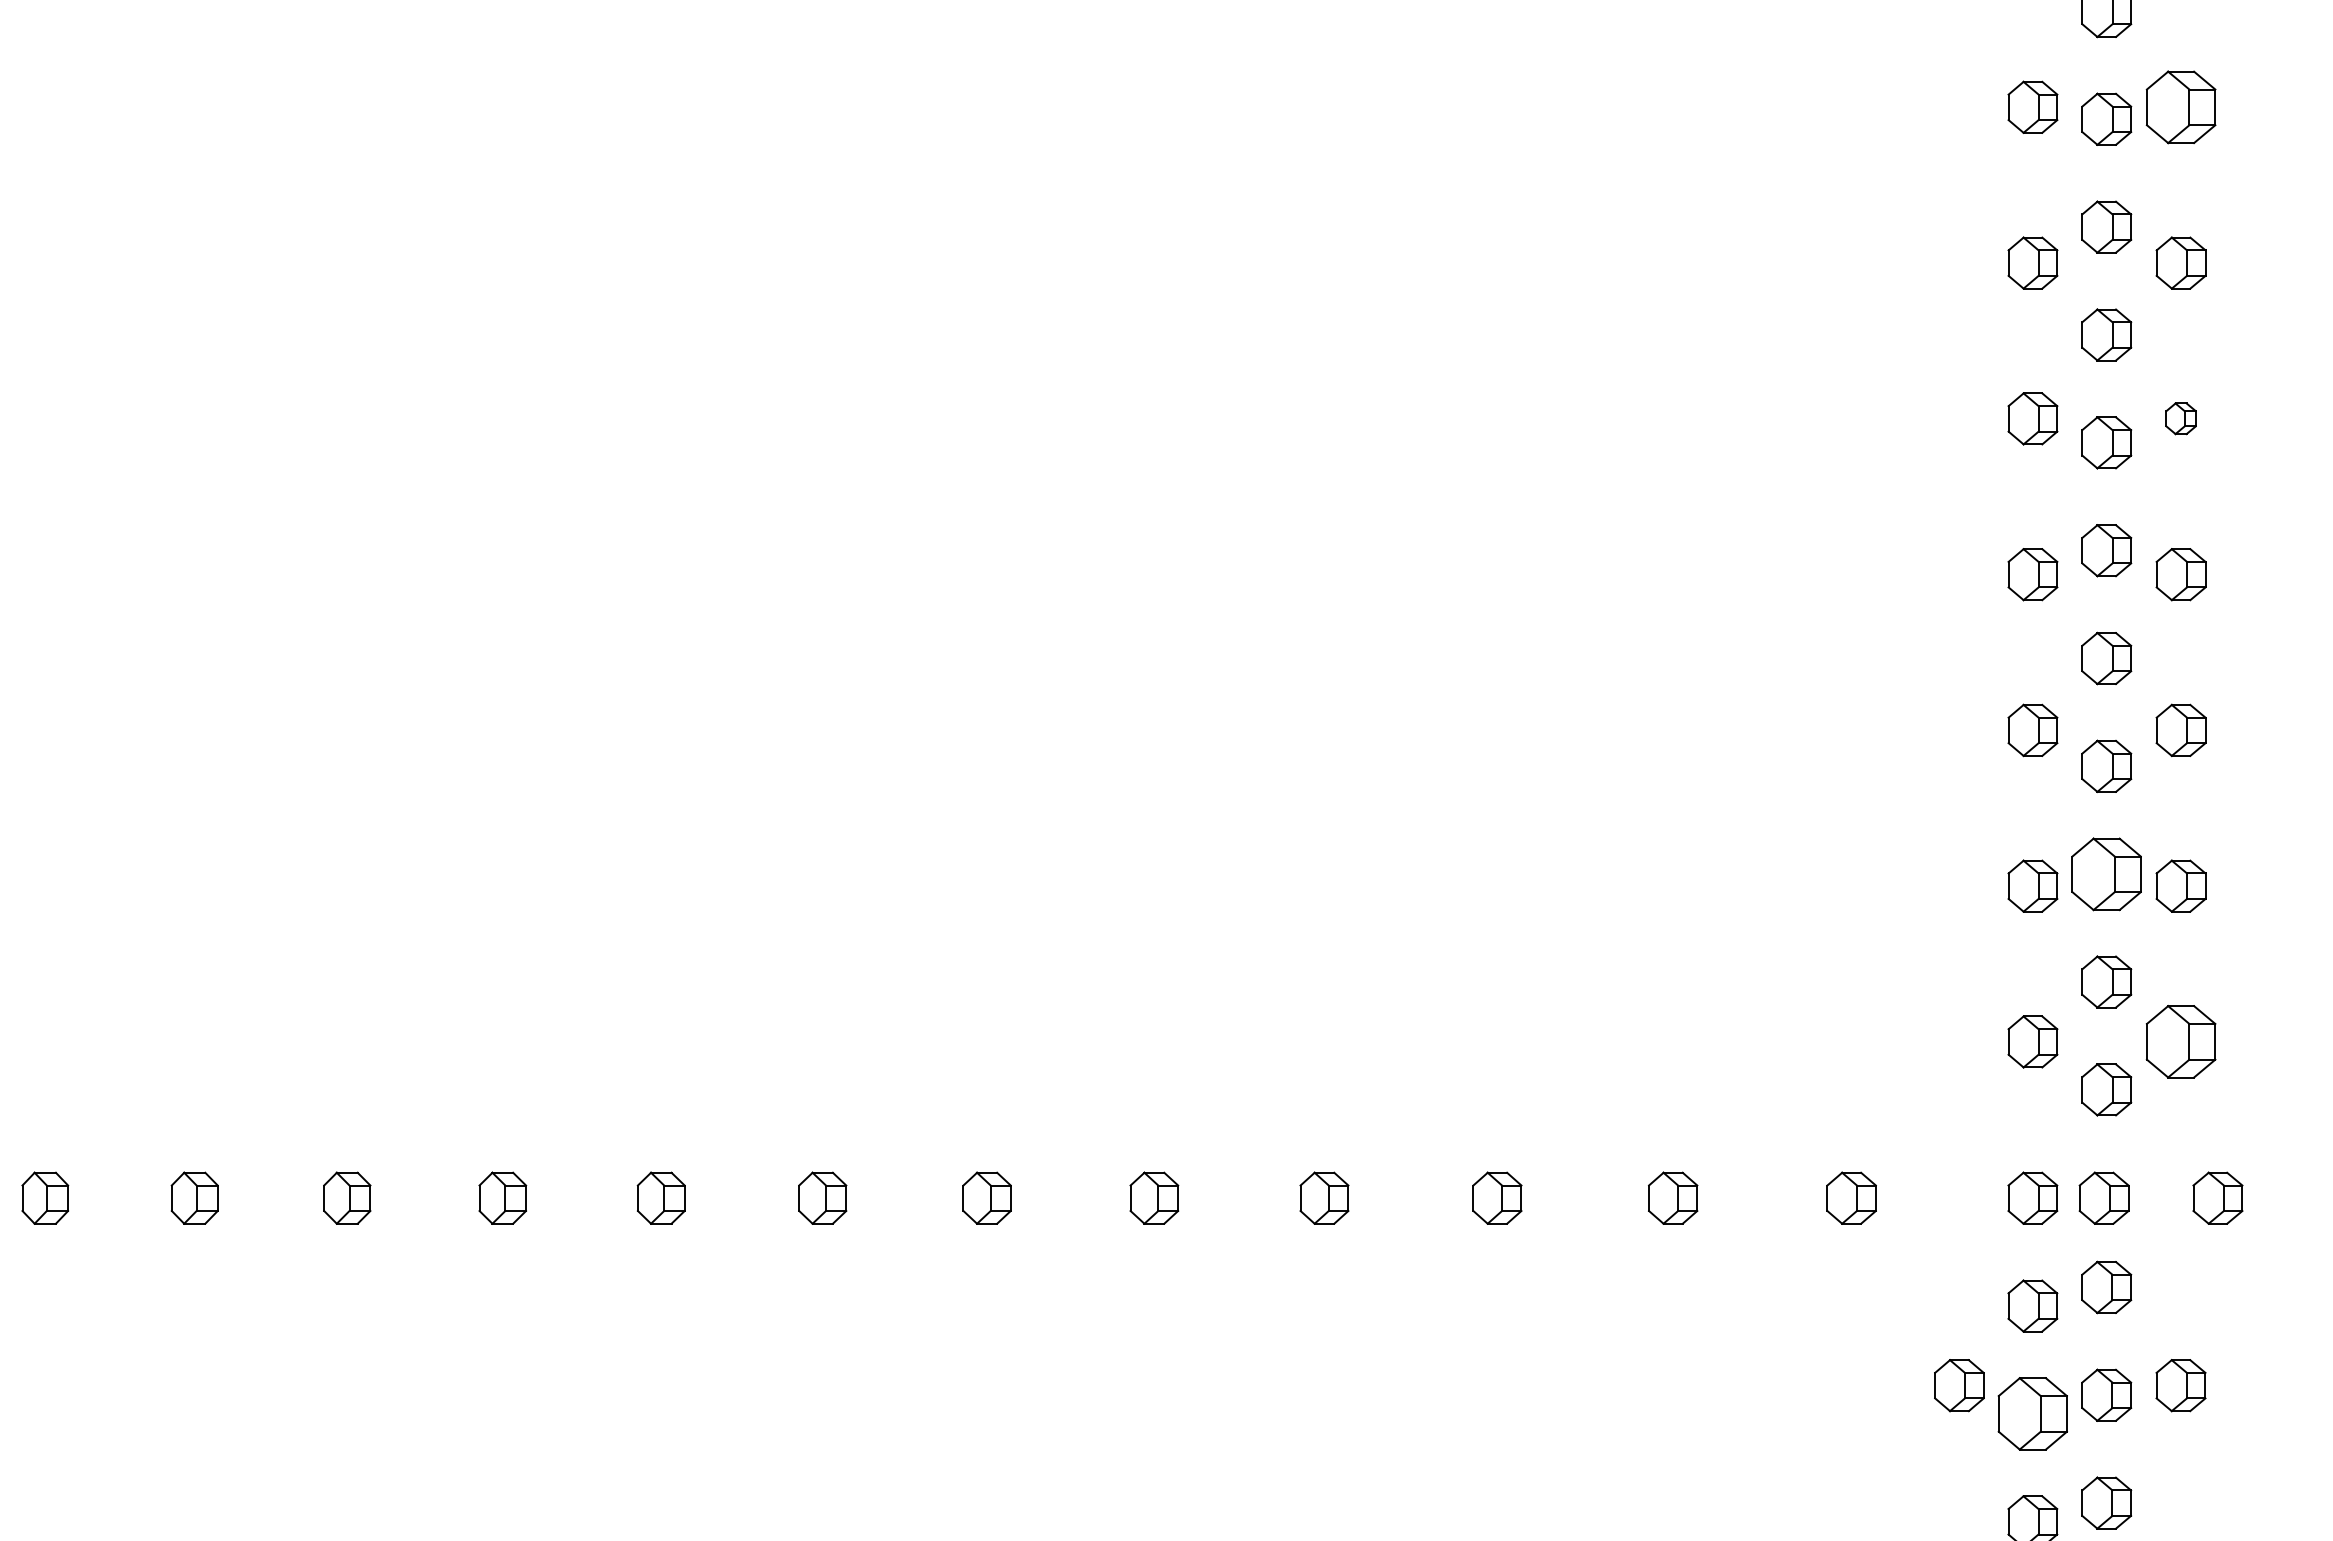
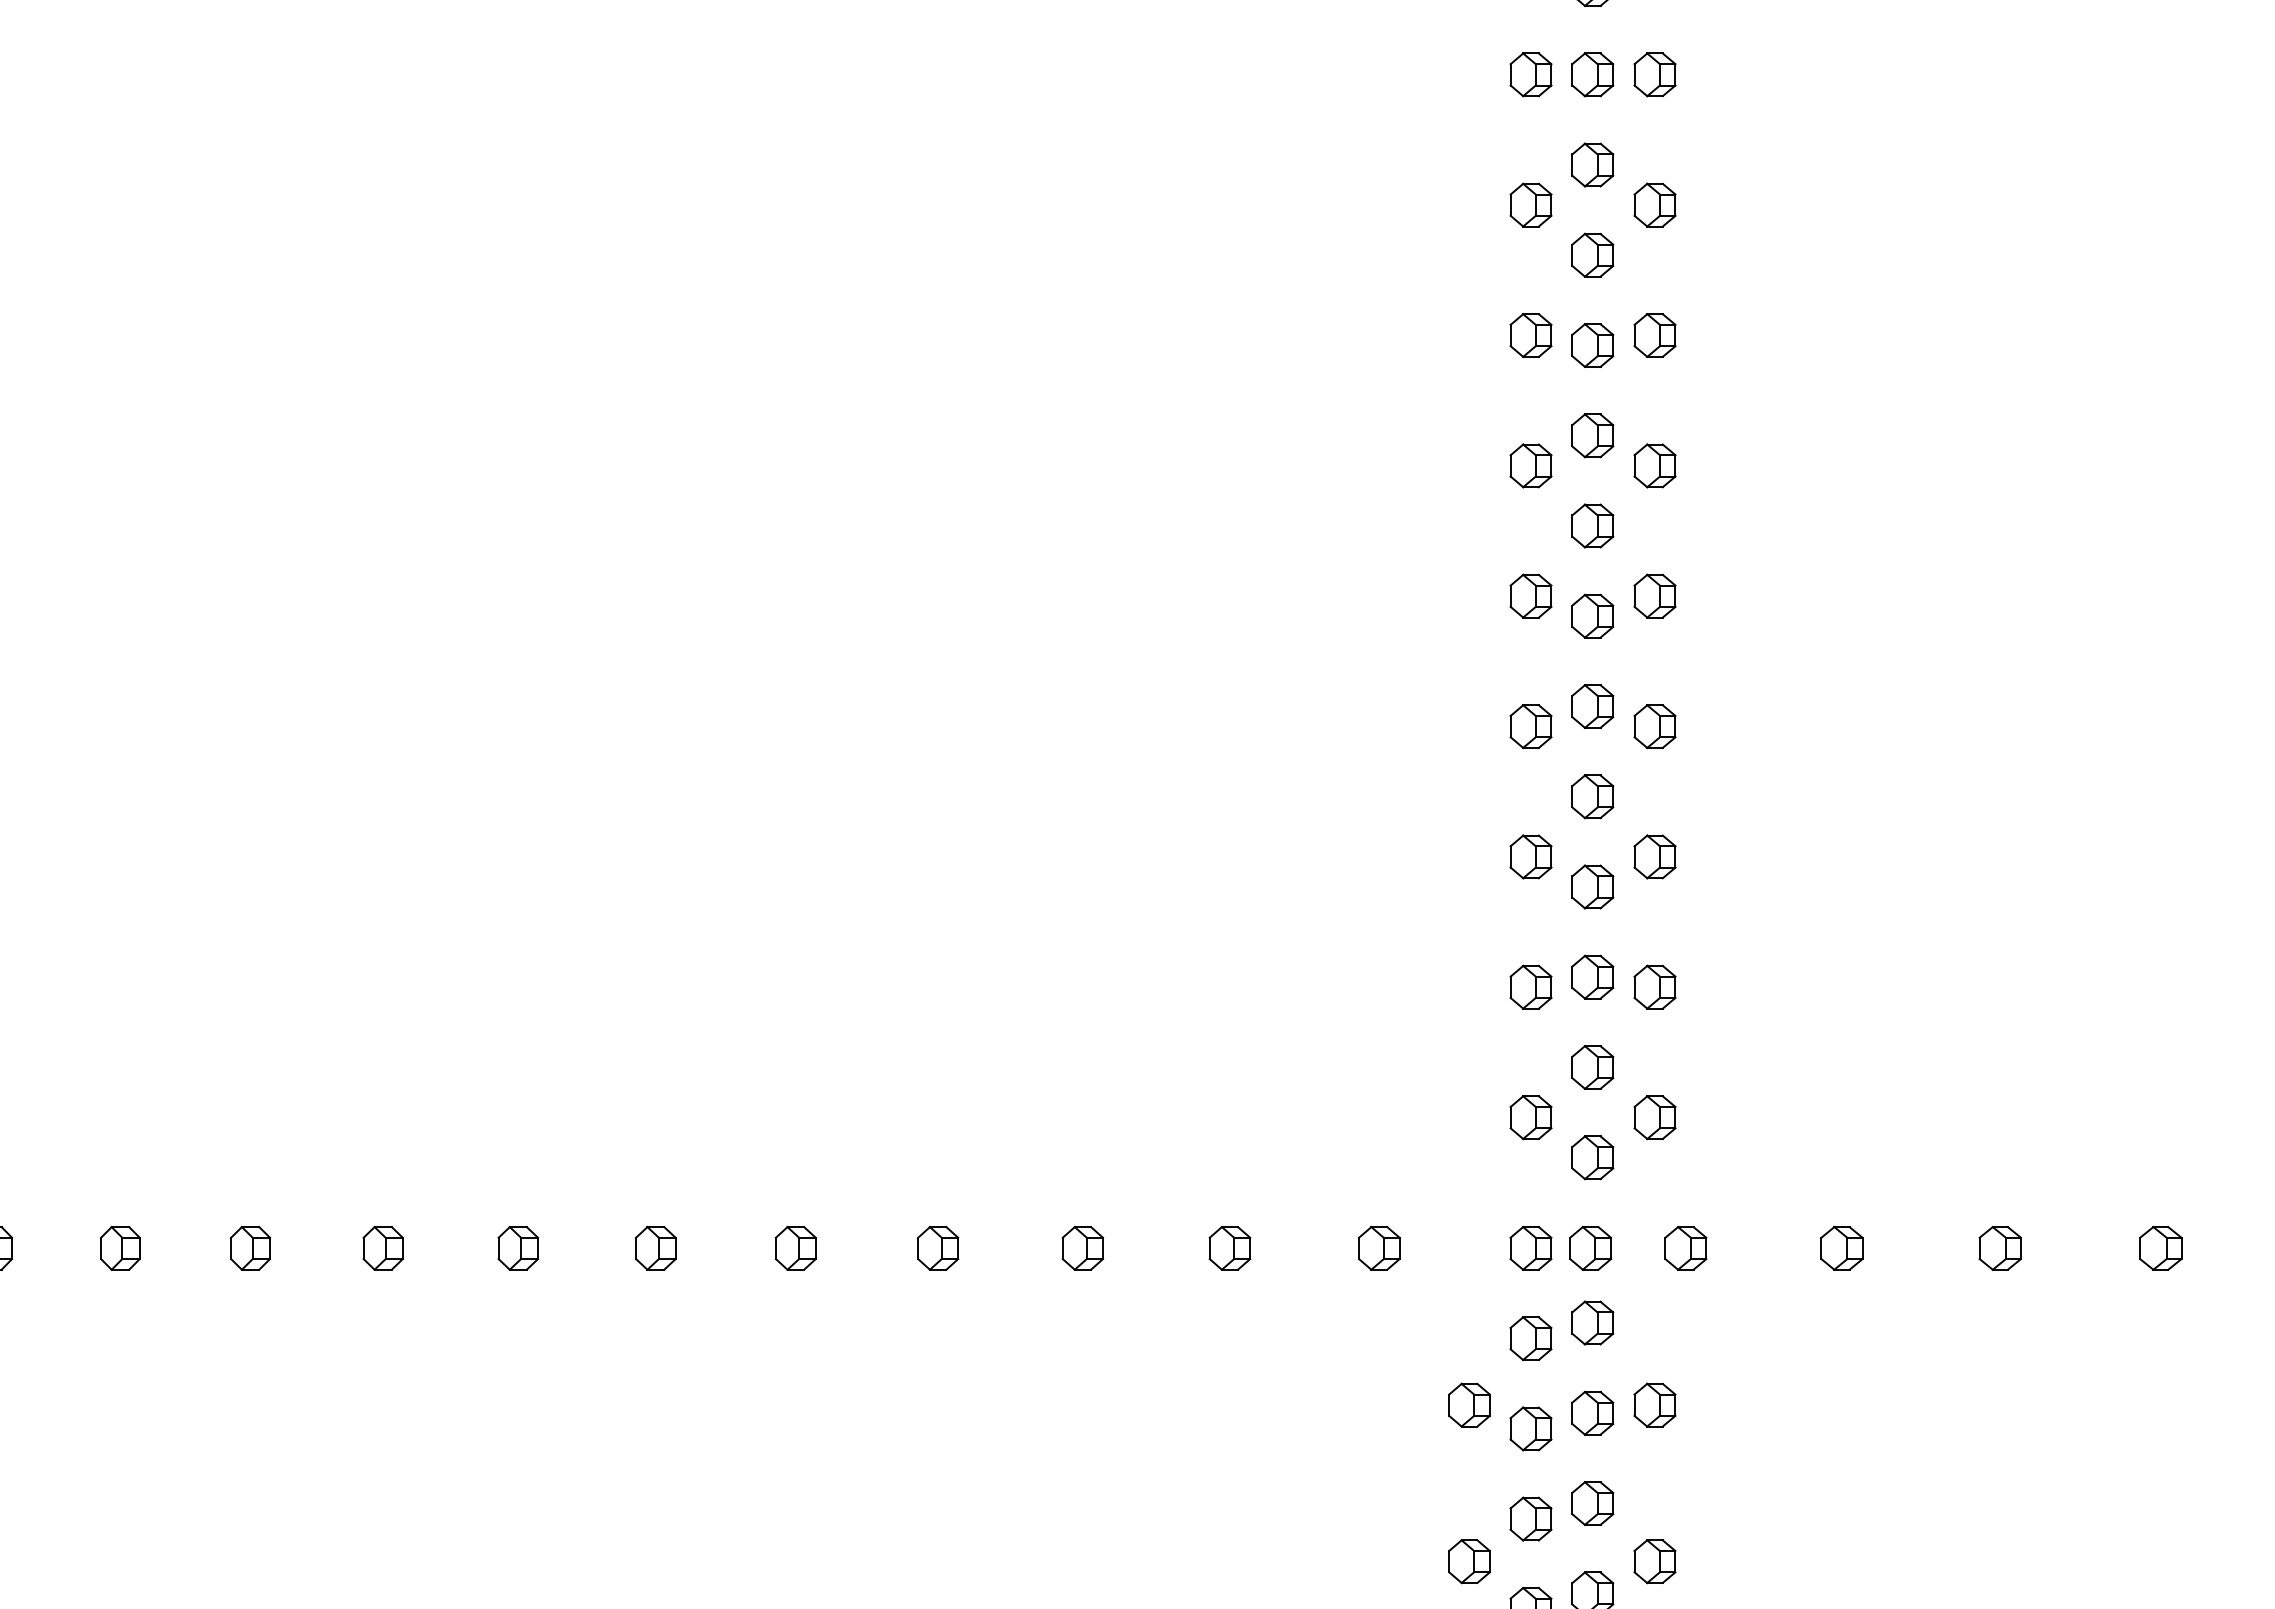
part: (2180, 107) -> (1654, 335), size x0.71
part: (2180, 418) -> (1654, 595), size x1.67
part: (2106, 873) -> (1592, 976), size x0.71
part: (2180, 1041) -> (1654, 1117), size x0.71
part: (2032, 1413) -> (1530, 1428), size x0.71

